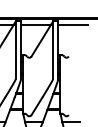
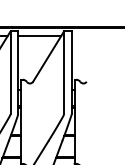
line: (73, 25) -> (93, 37), removed

